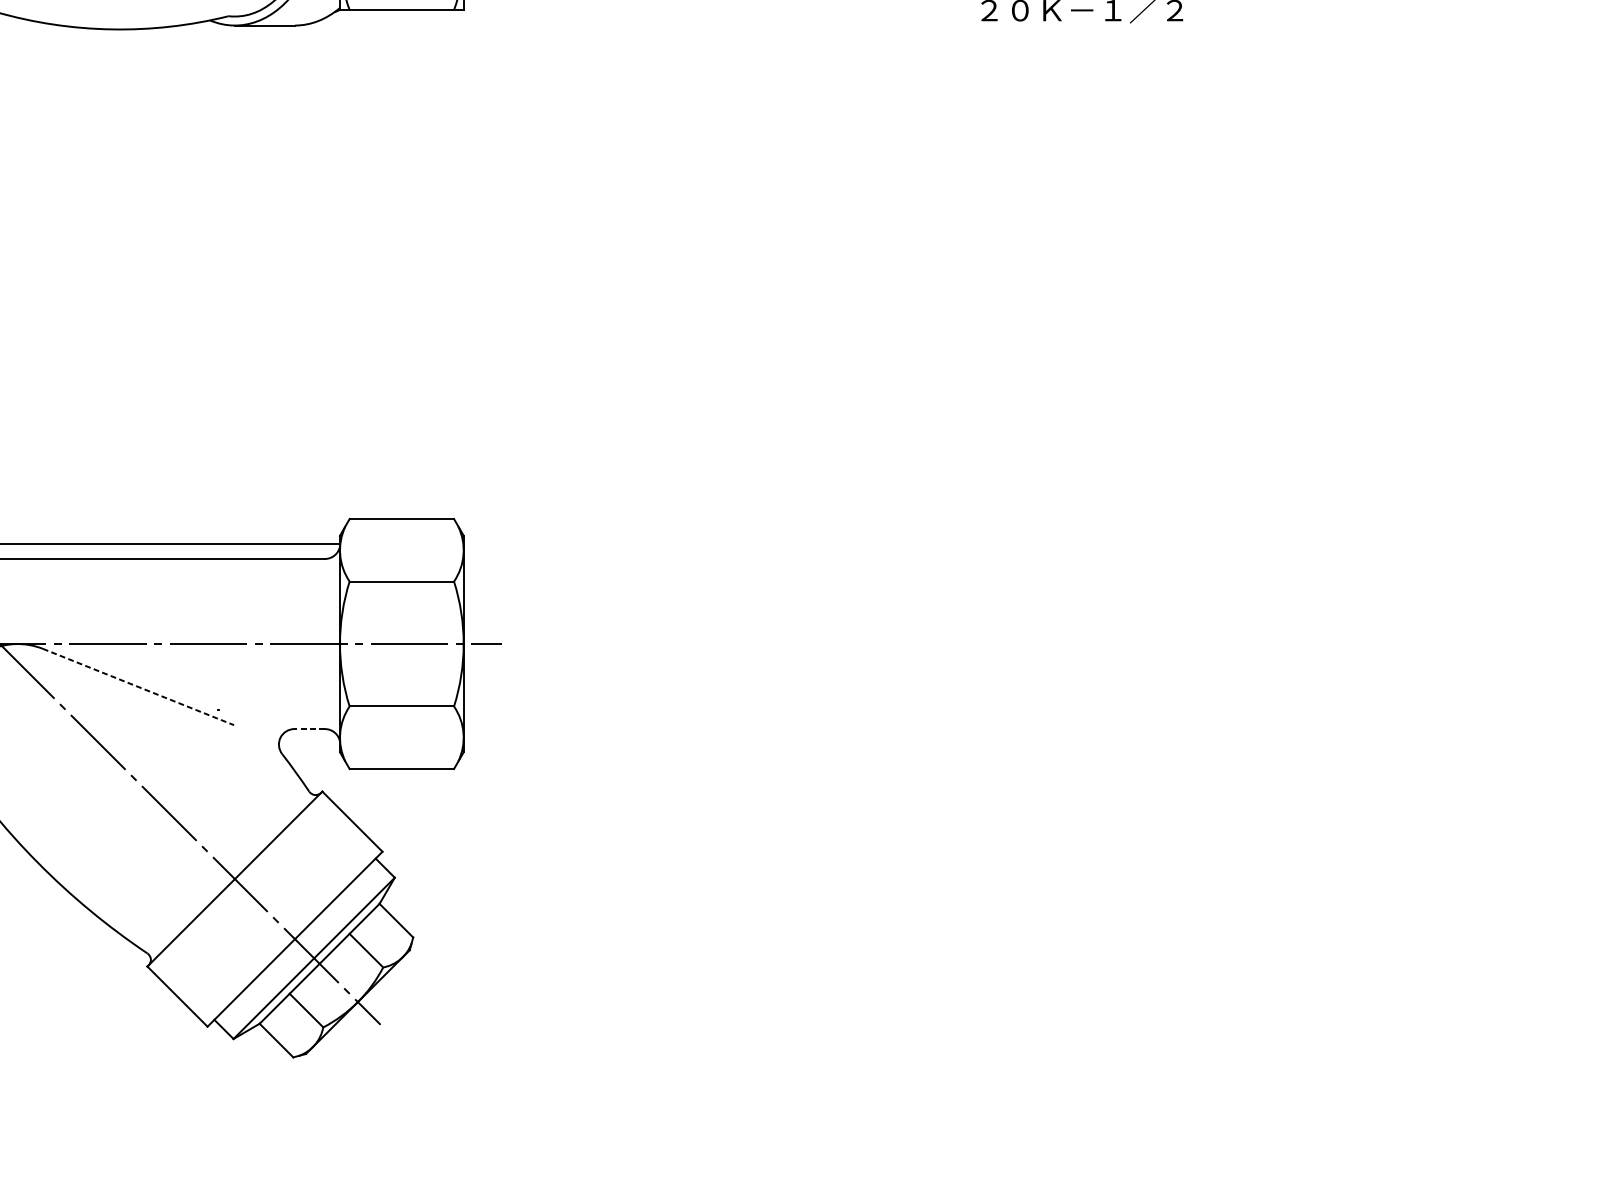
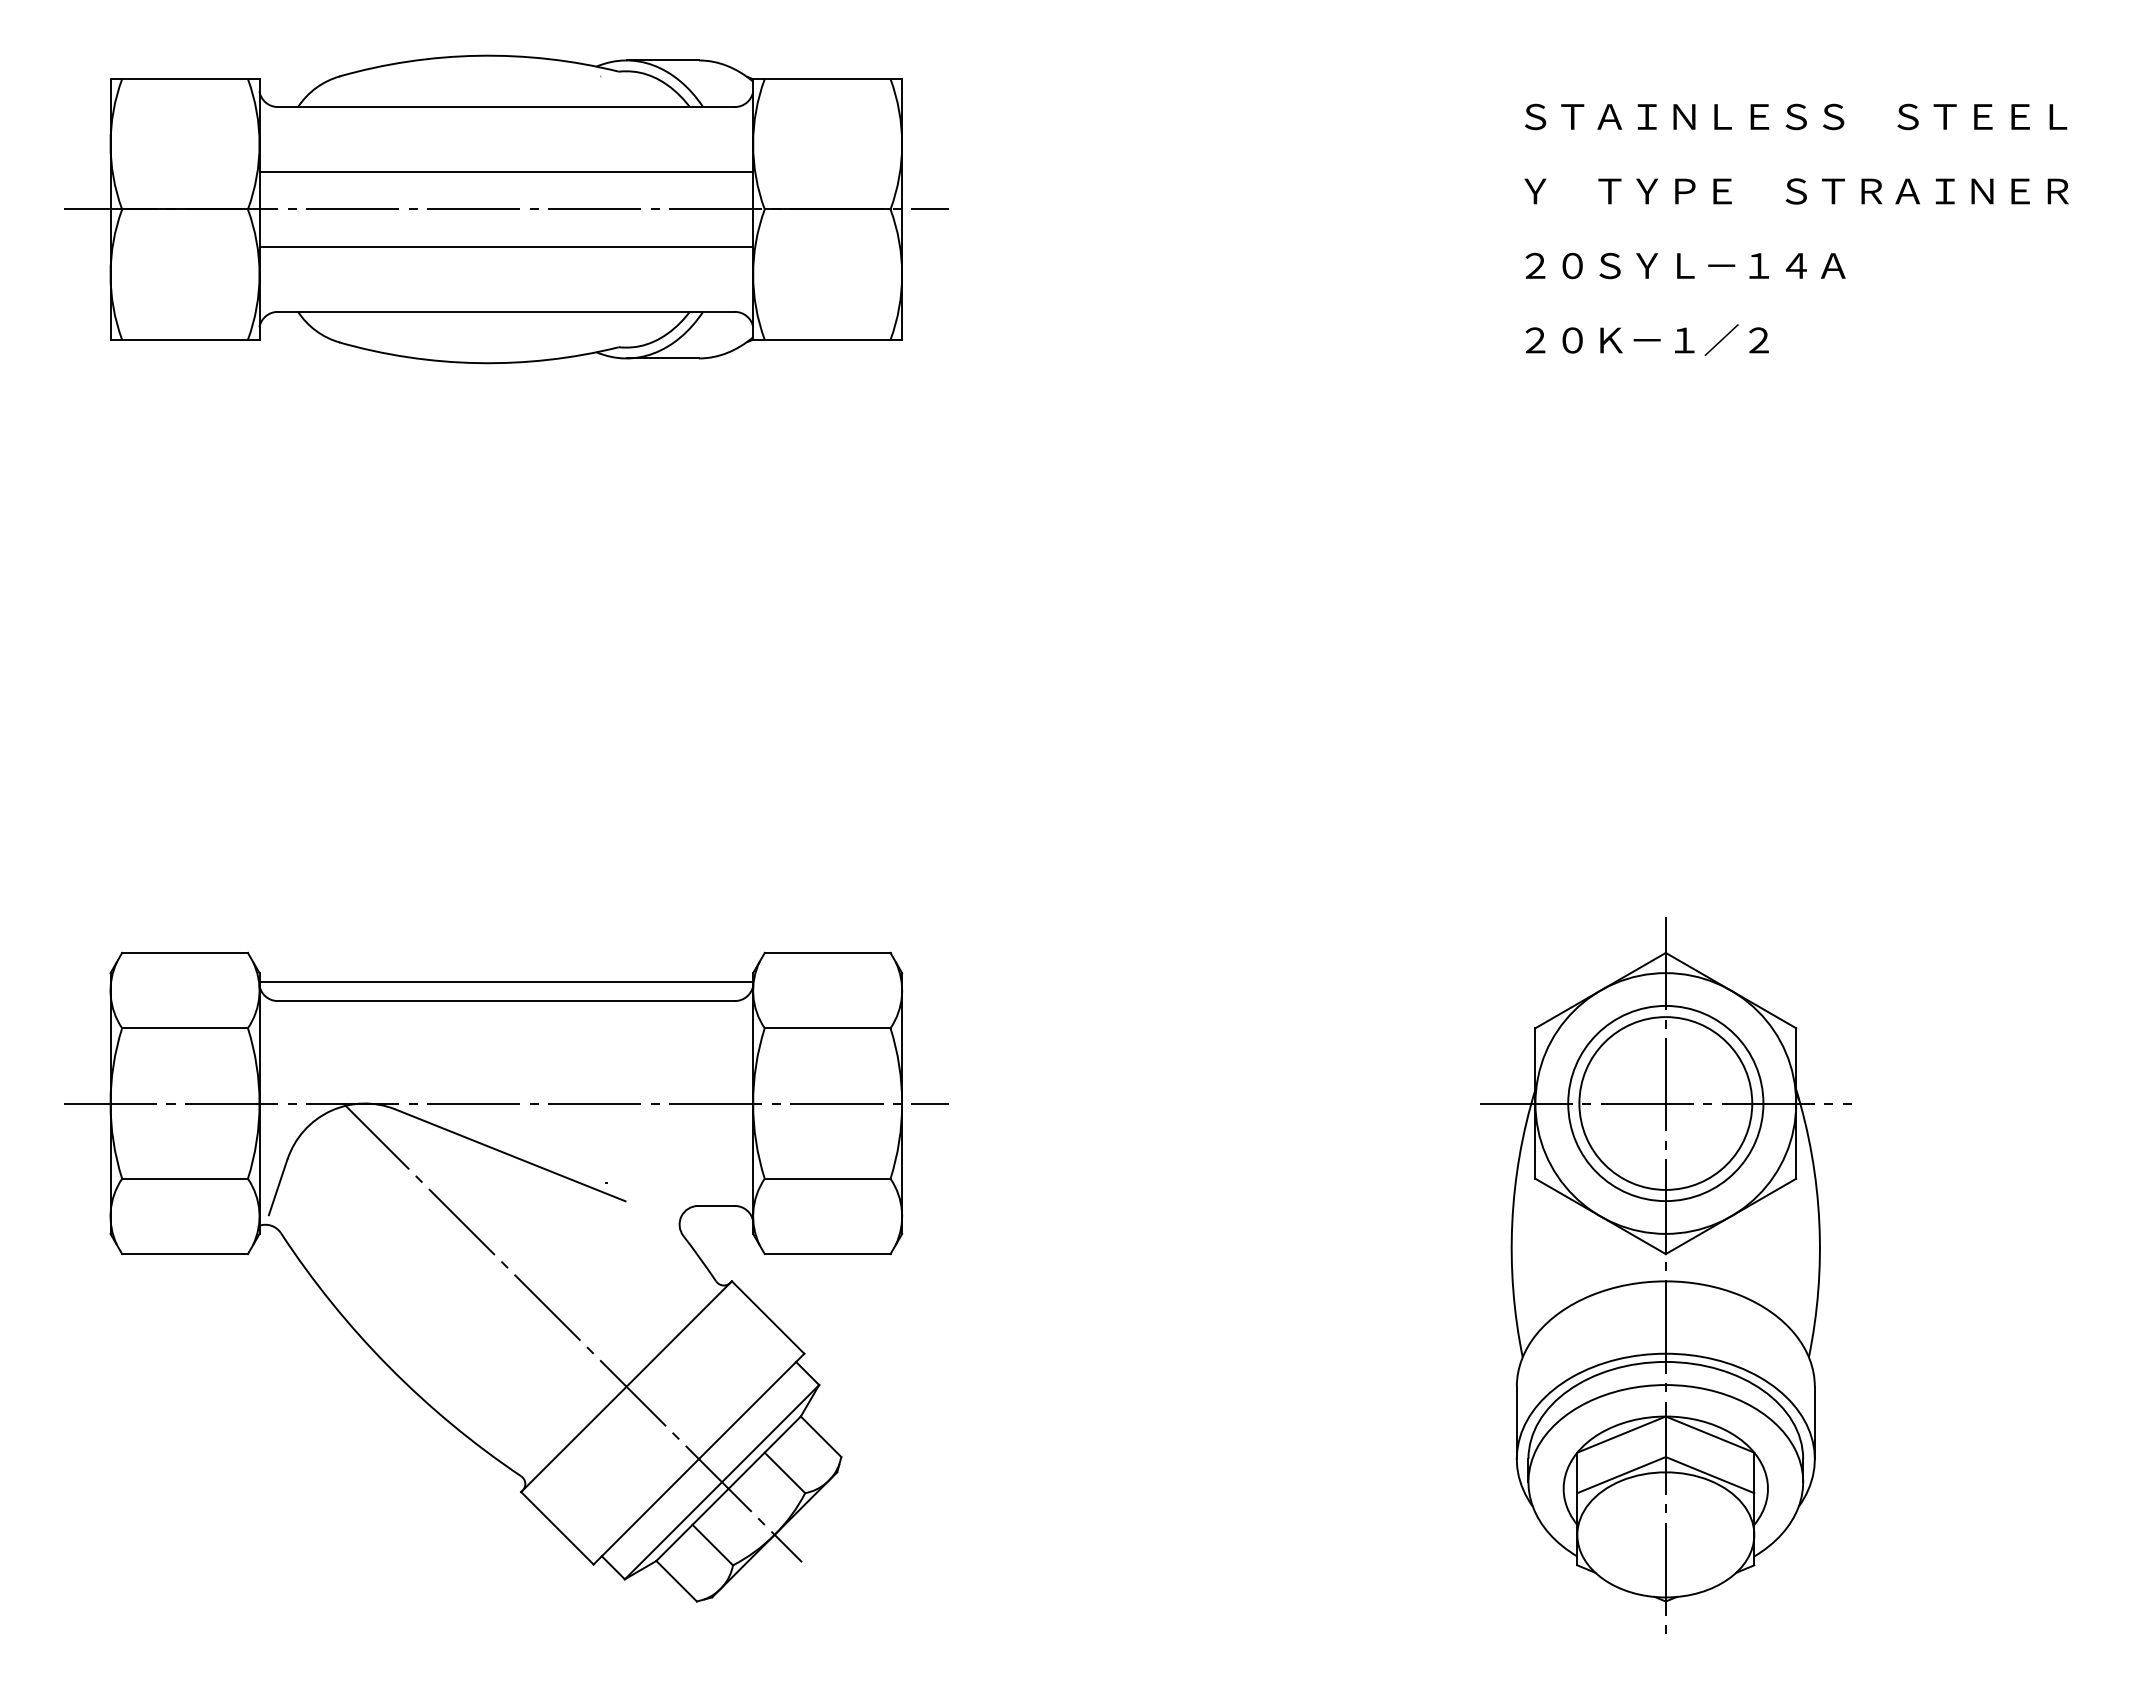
line: (138, 687) -> (510, 1155), dashed -> solid
line: (309, 728) -> (716, 1205), dashed -> solid
part: (1097, 786) -> (1665, 1275), added

